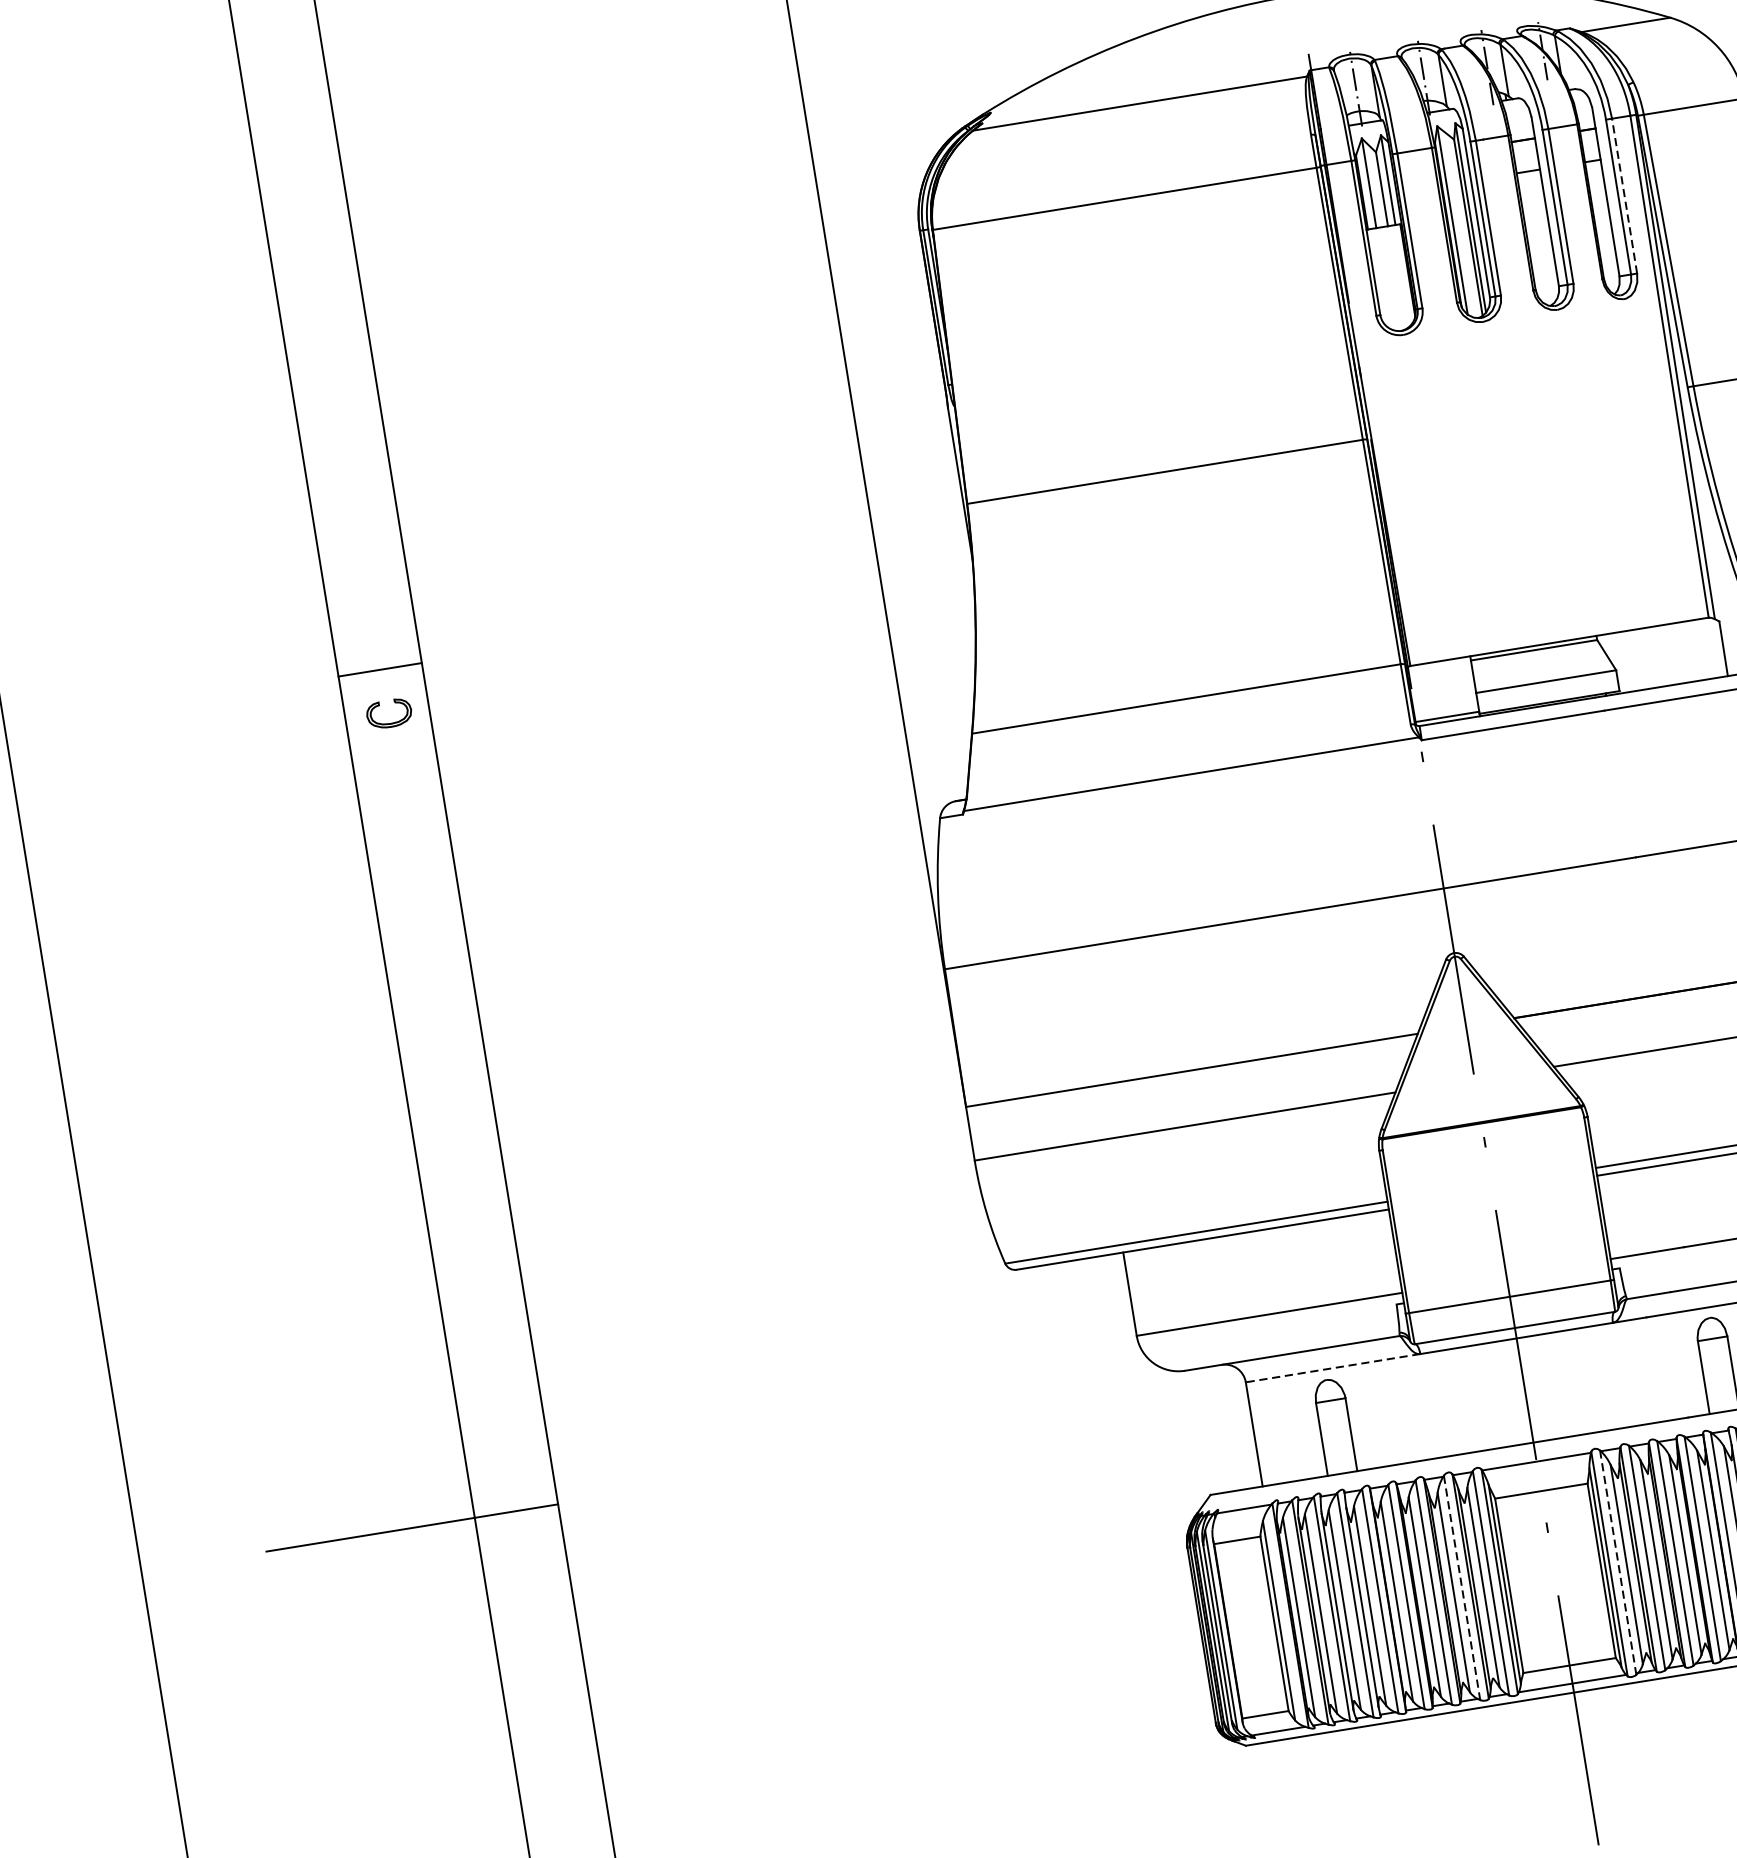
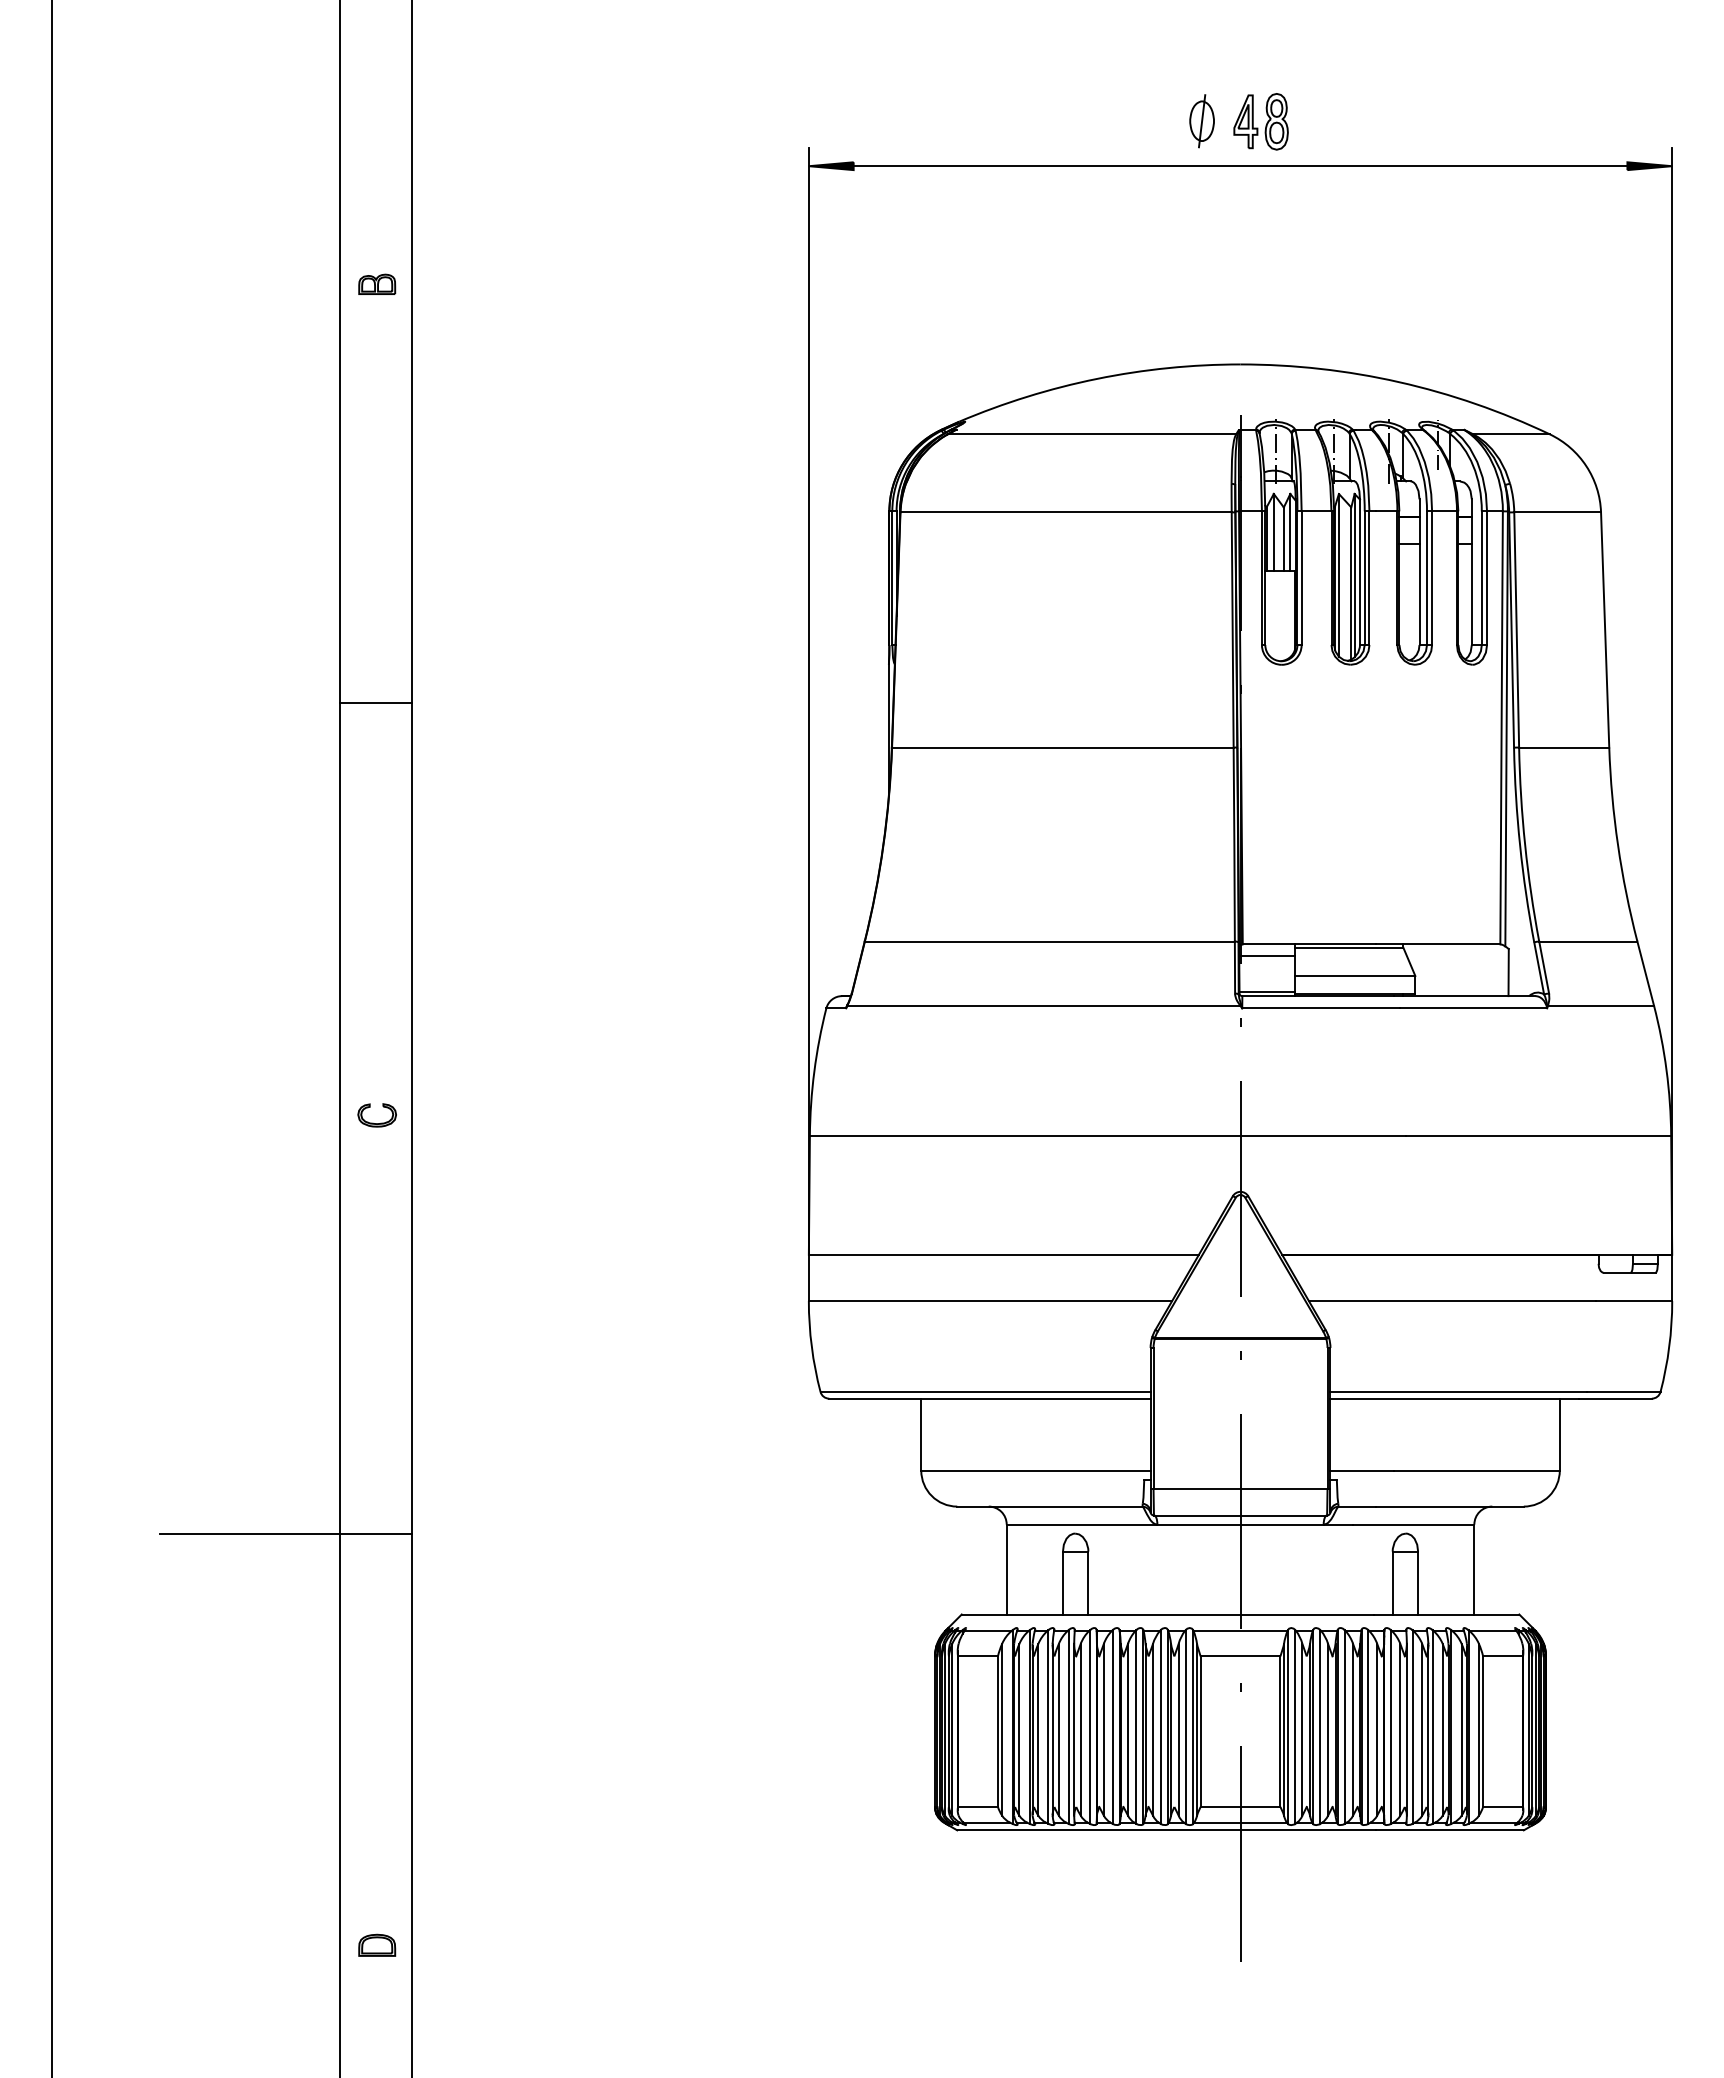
part: (284, 62) -> (377, 283), added
line: (1625, 196) -> (1487, 578), dashed -> solid
line: (380, 670) -> (375, 703), moved
line: (1440, 675) -> (1266, 956), added
part: (386, 722) -> (373, 1122), moved
line: (1332, 1368) -> (1081, 1524), dashed -> solid
line: (1618, 1563) -> (1295, 1727), dashed -> solid
line: (1461, 1588) -> (1160, 1727), dashed -> solid

